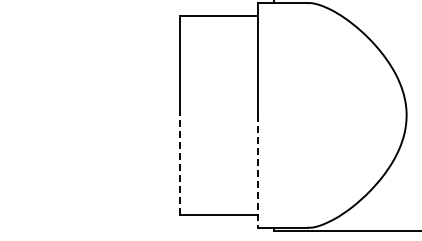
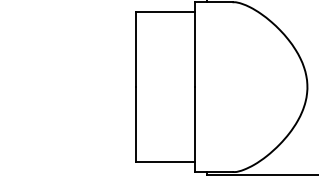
line: (180, 165) -> (136, 125), dashed -> solid
line: (257, 172) -> (194, 130), dashed -> solid

